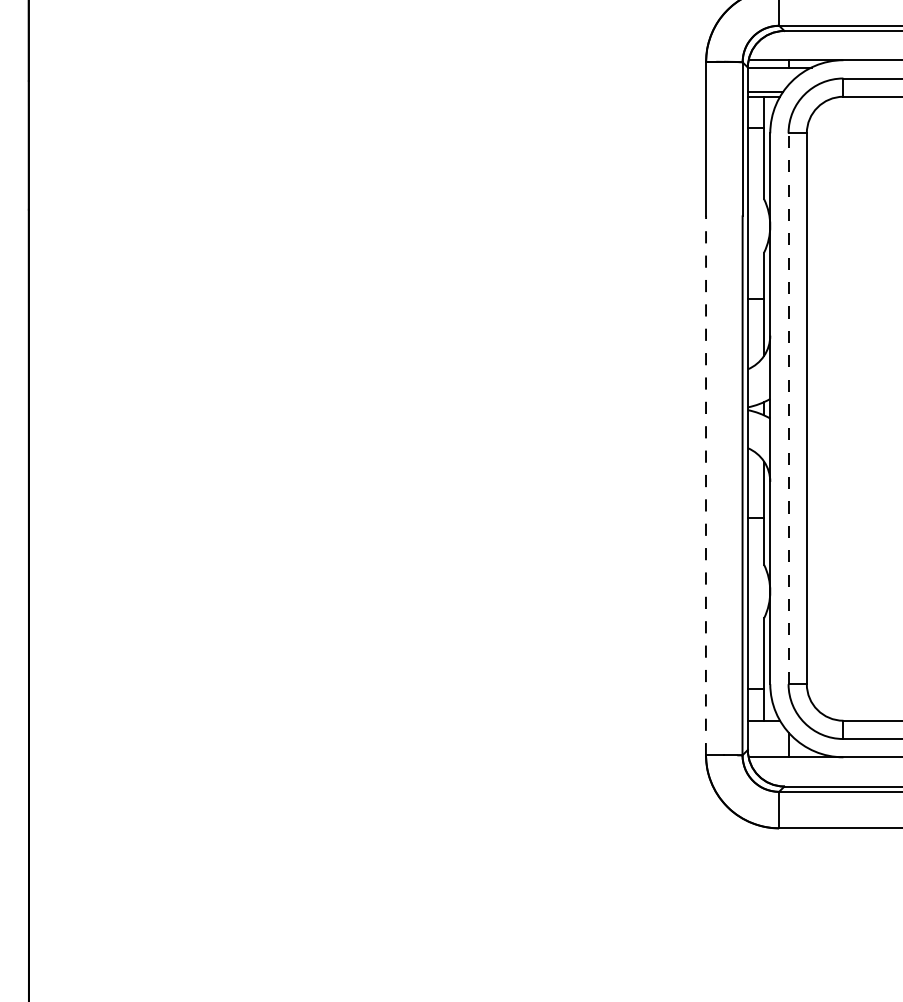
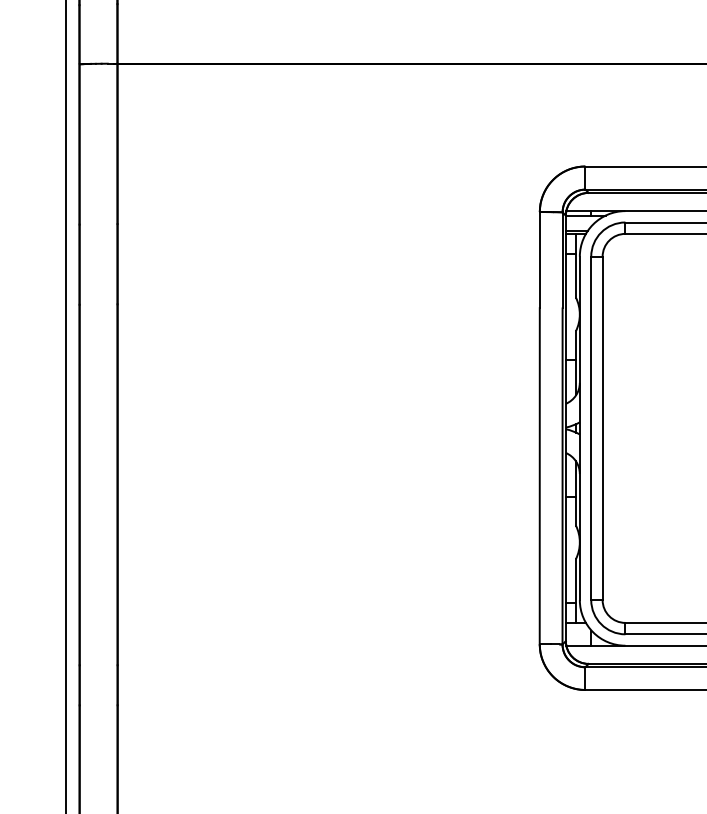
line: (788, 408) -> (591, 428), dashed -> solid
line: (705, 484) -> (539, 475), dashed -> solid

